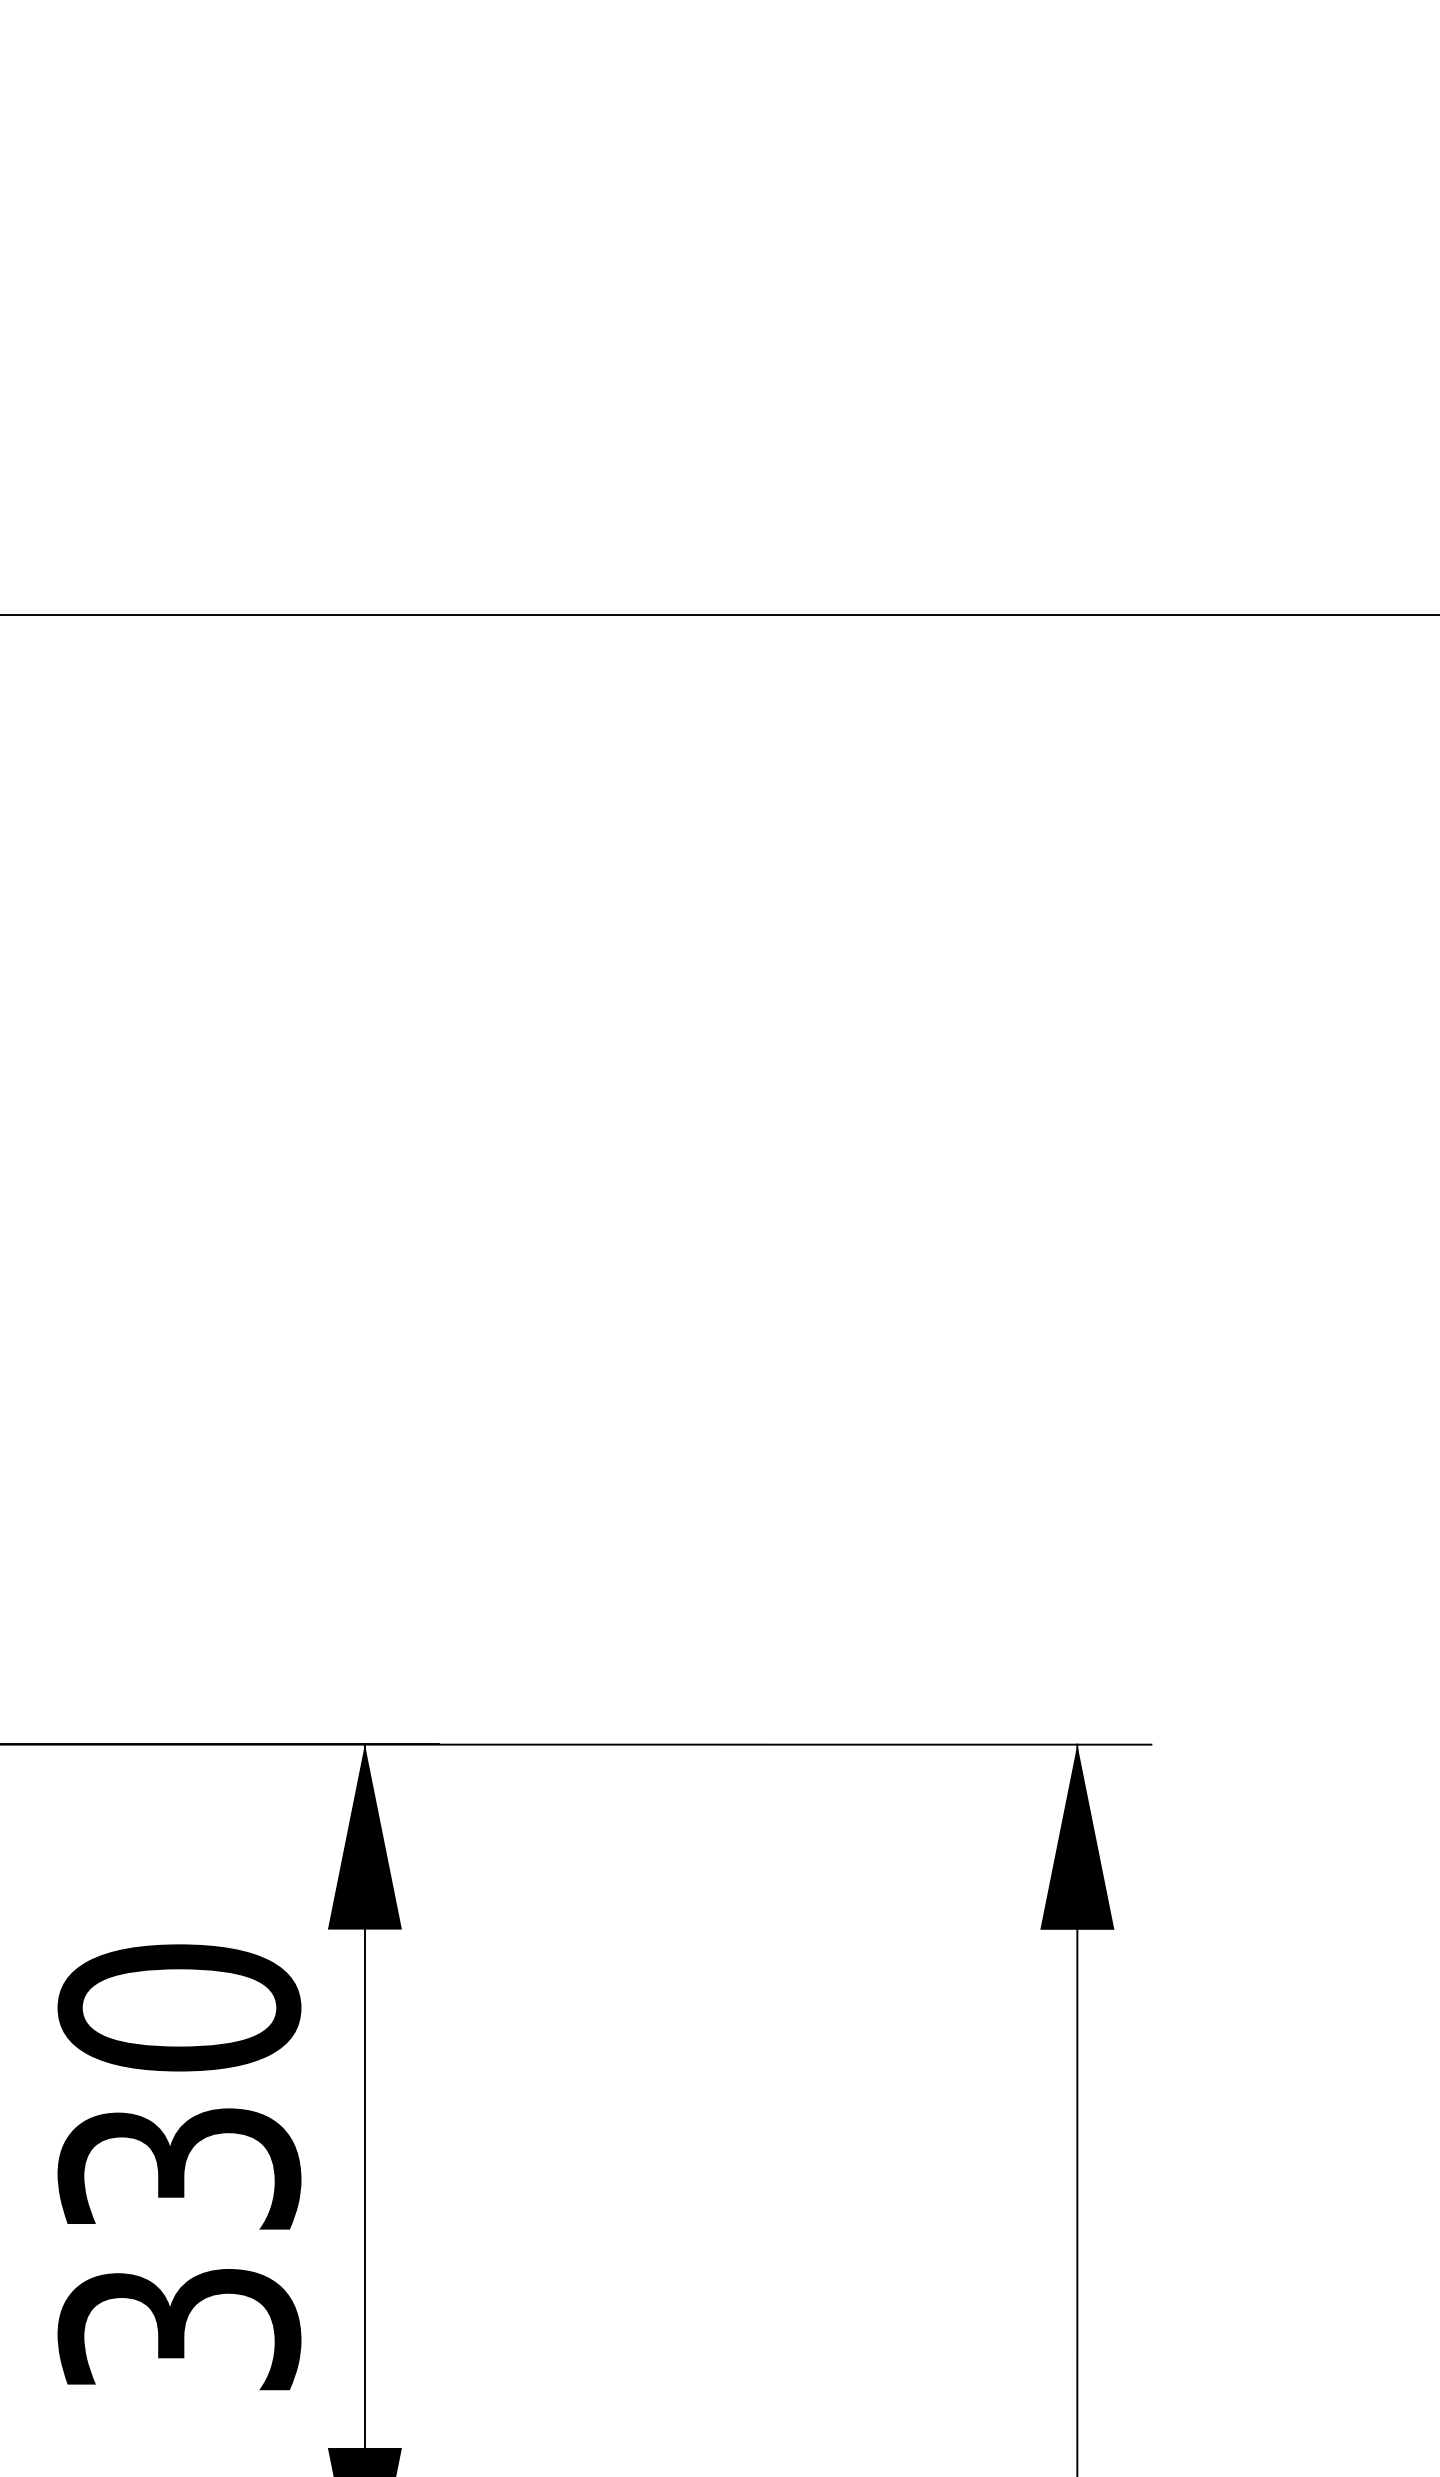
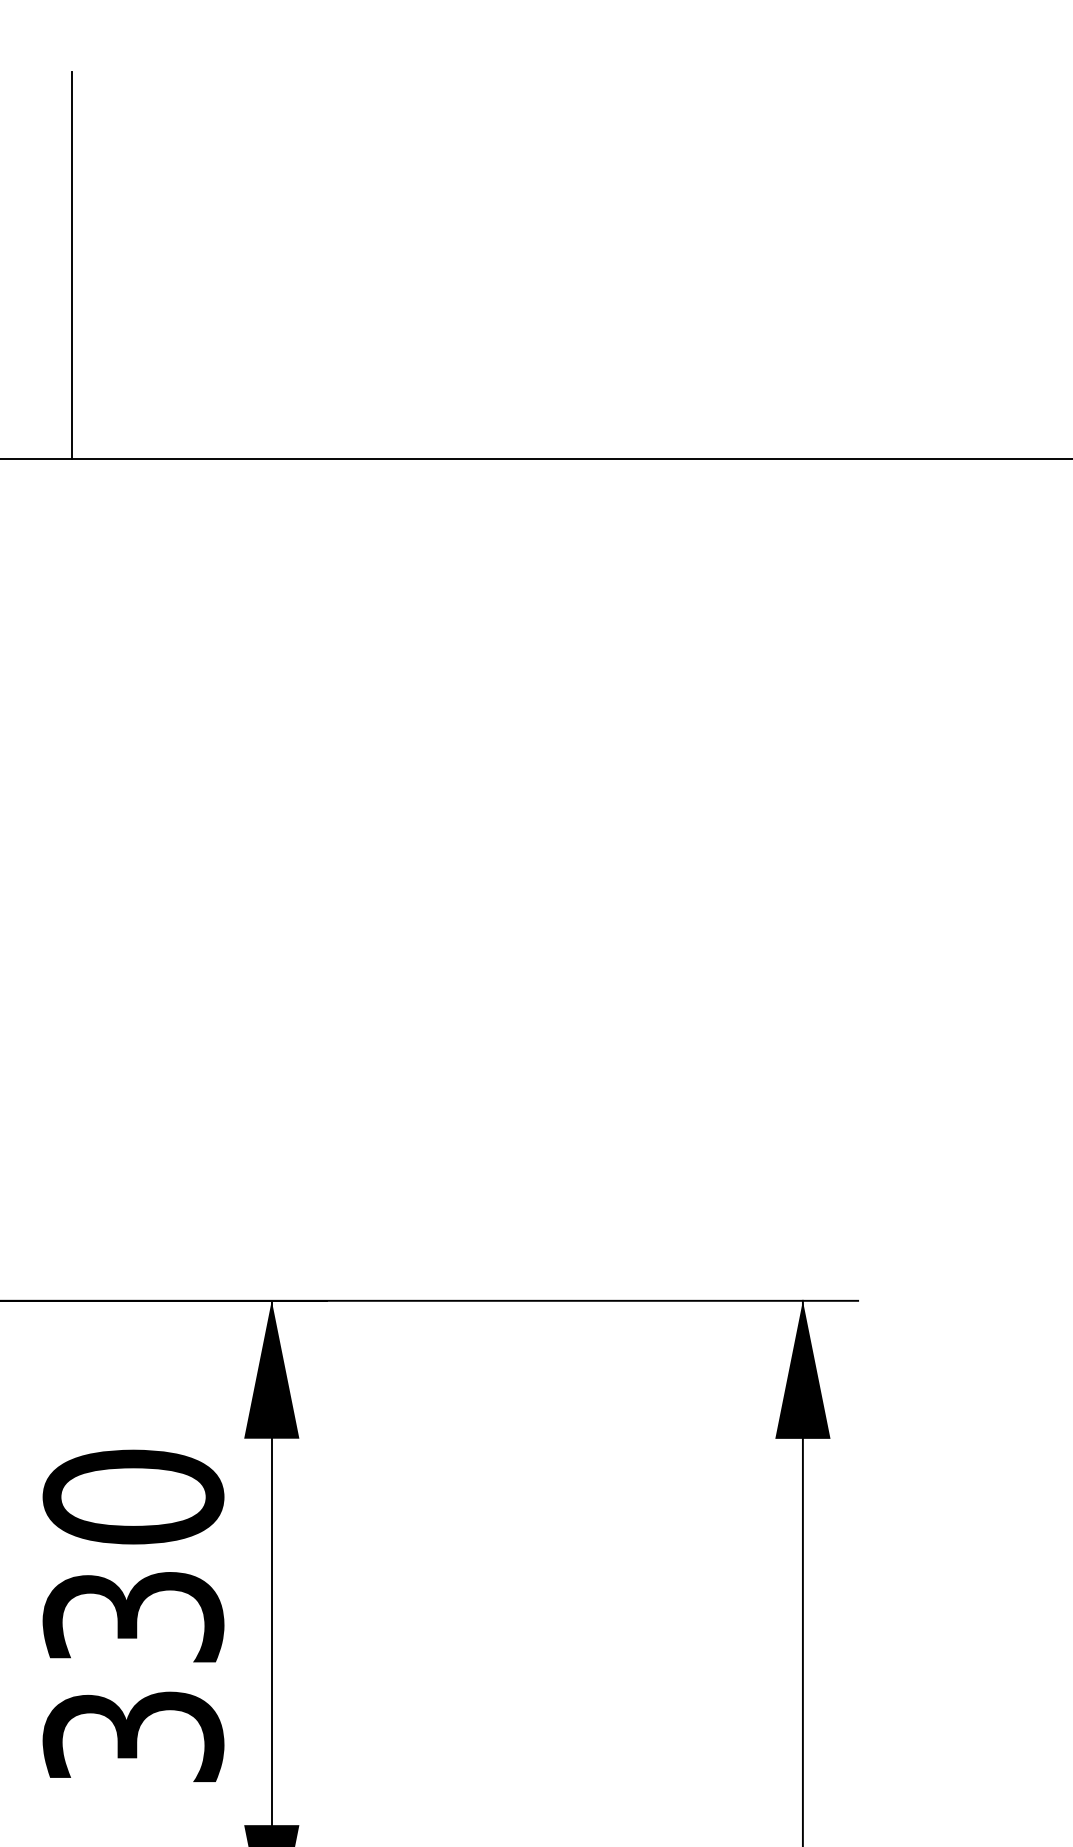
line: (96, 355) -> (71, 265), added

